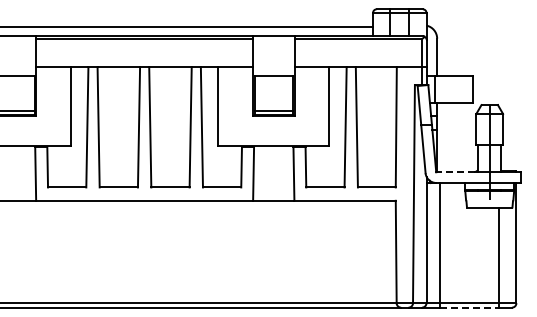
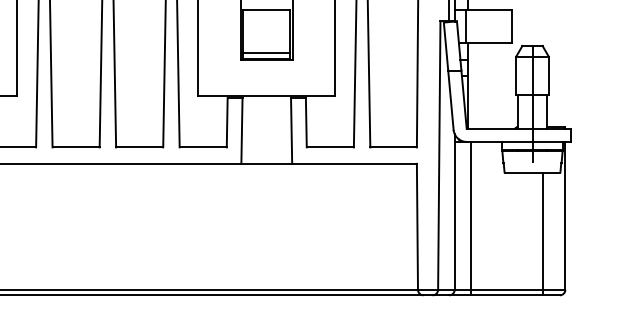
line: (455, 172) -> (490, 129), dashed -> solid
line: (469, 307) -> (507, 295), dashed -> solid

